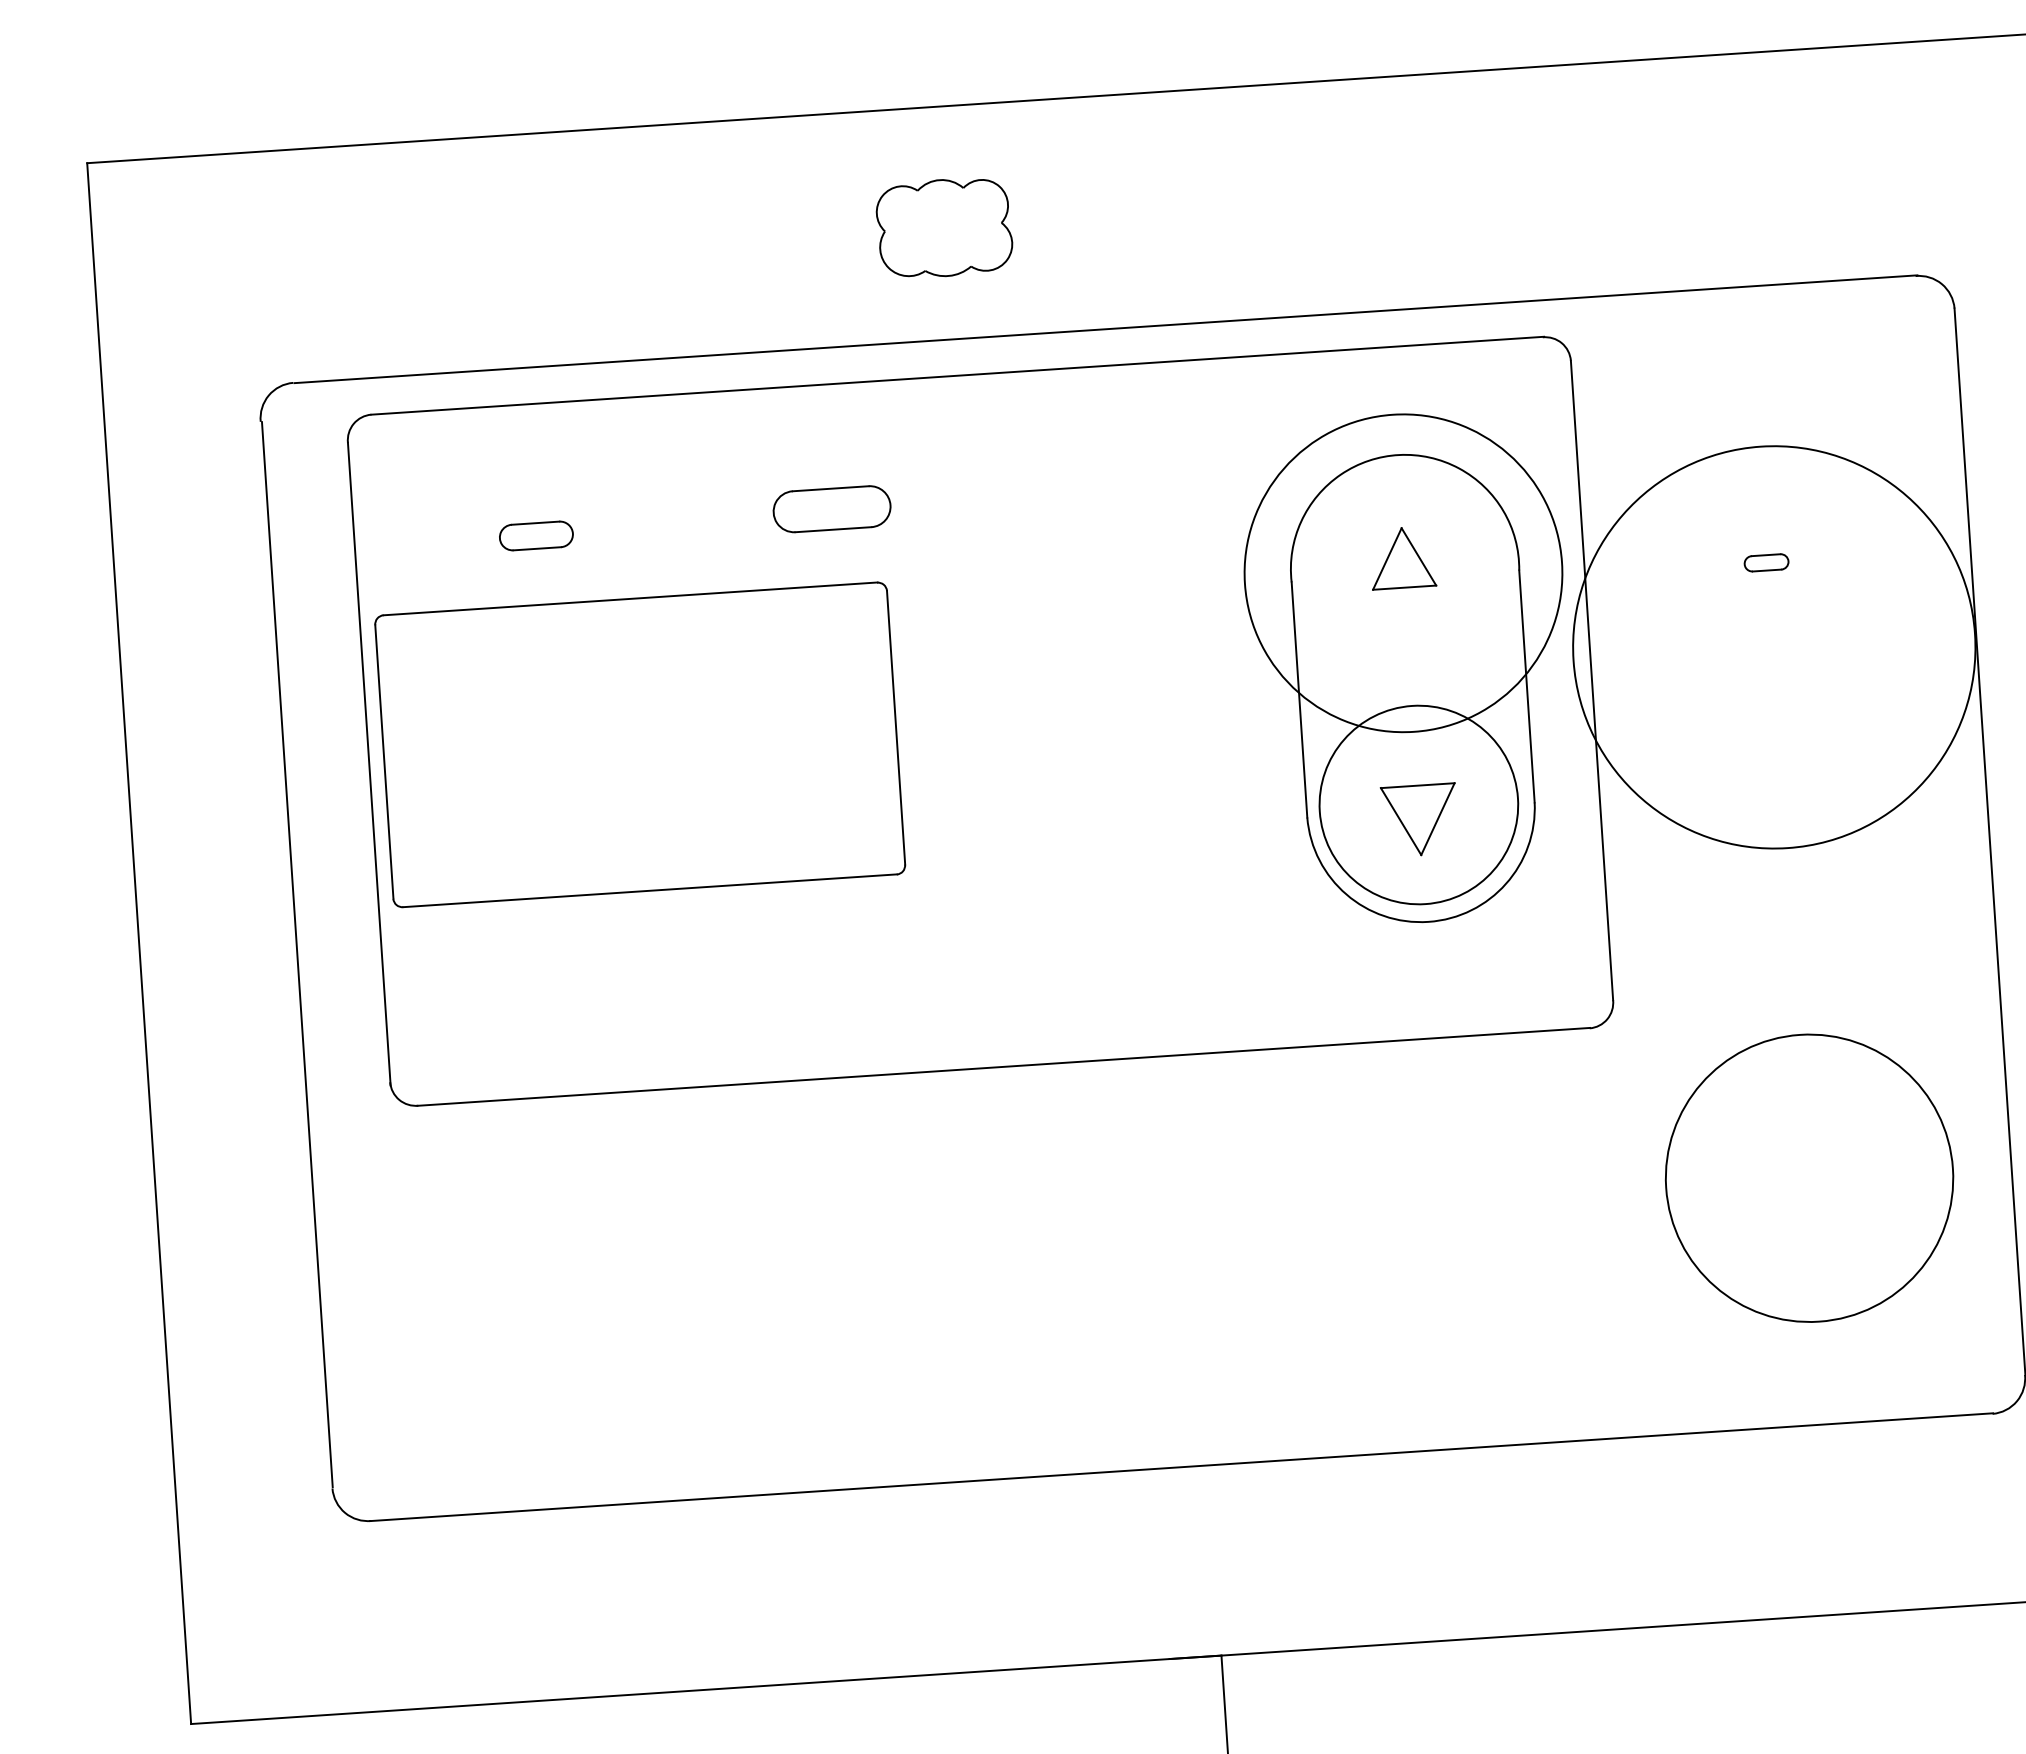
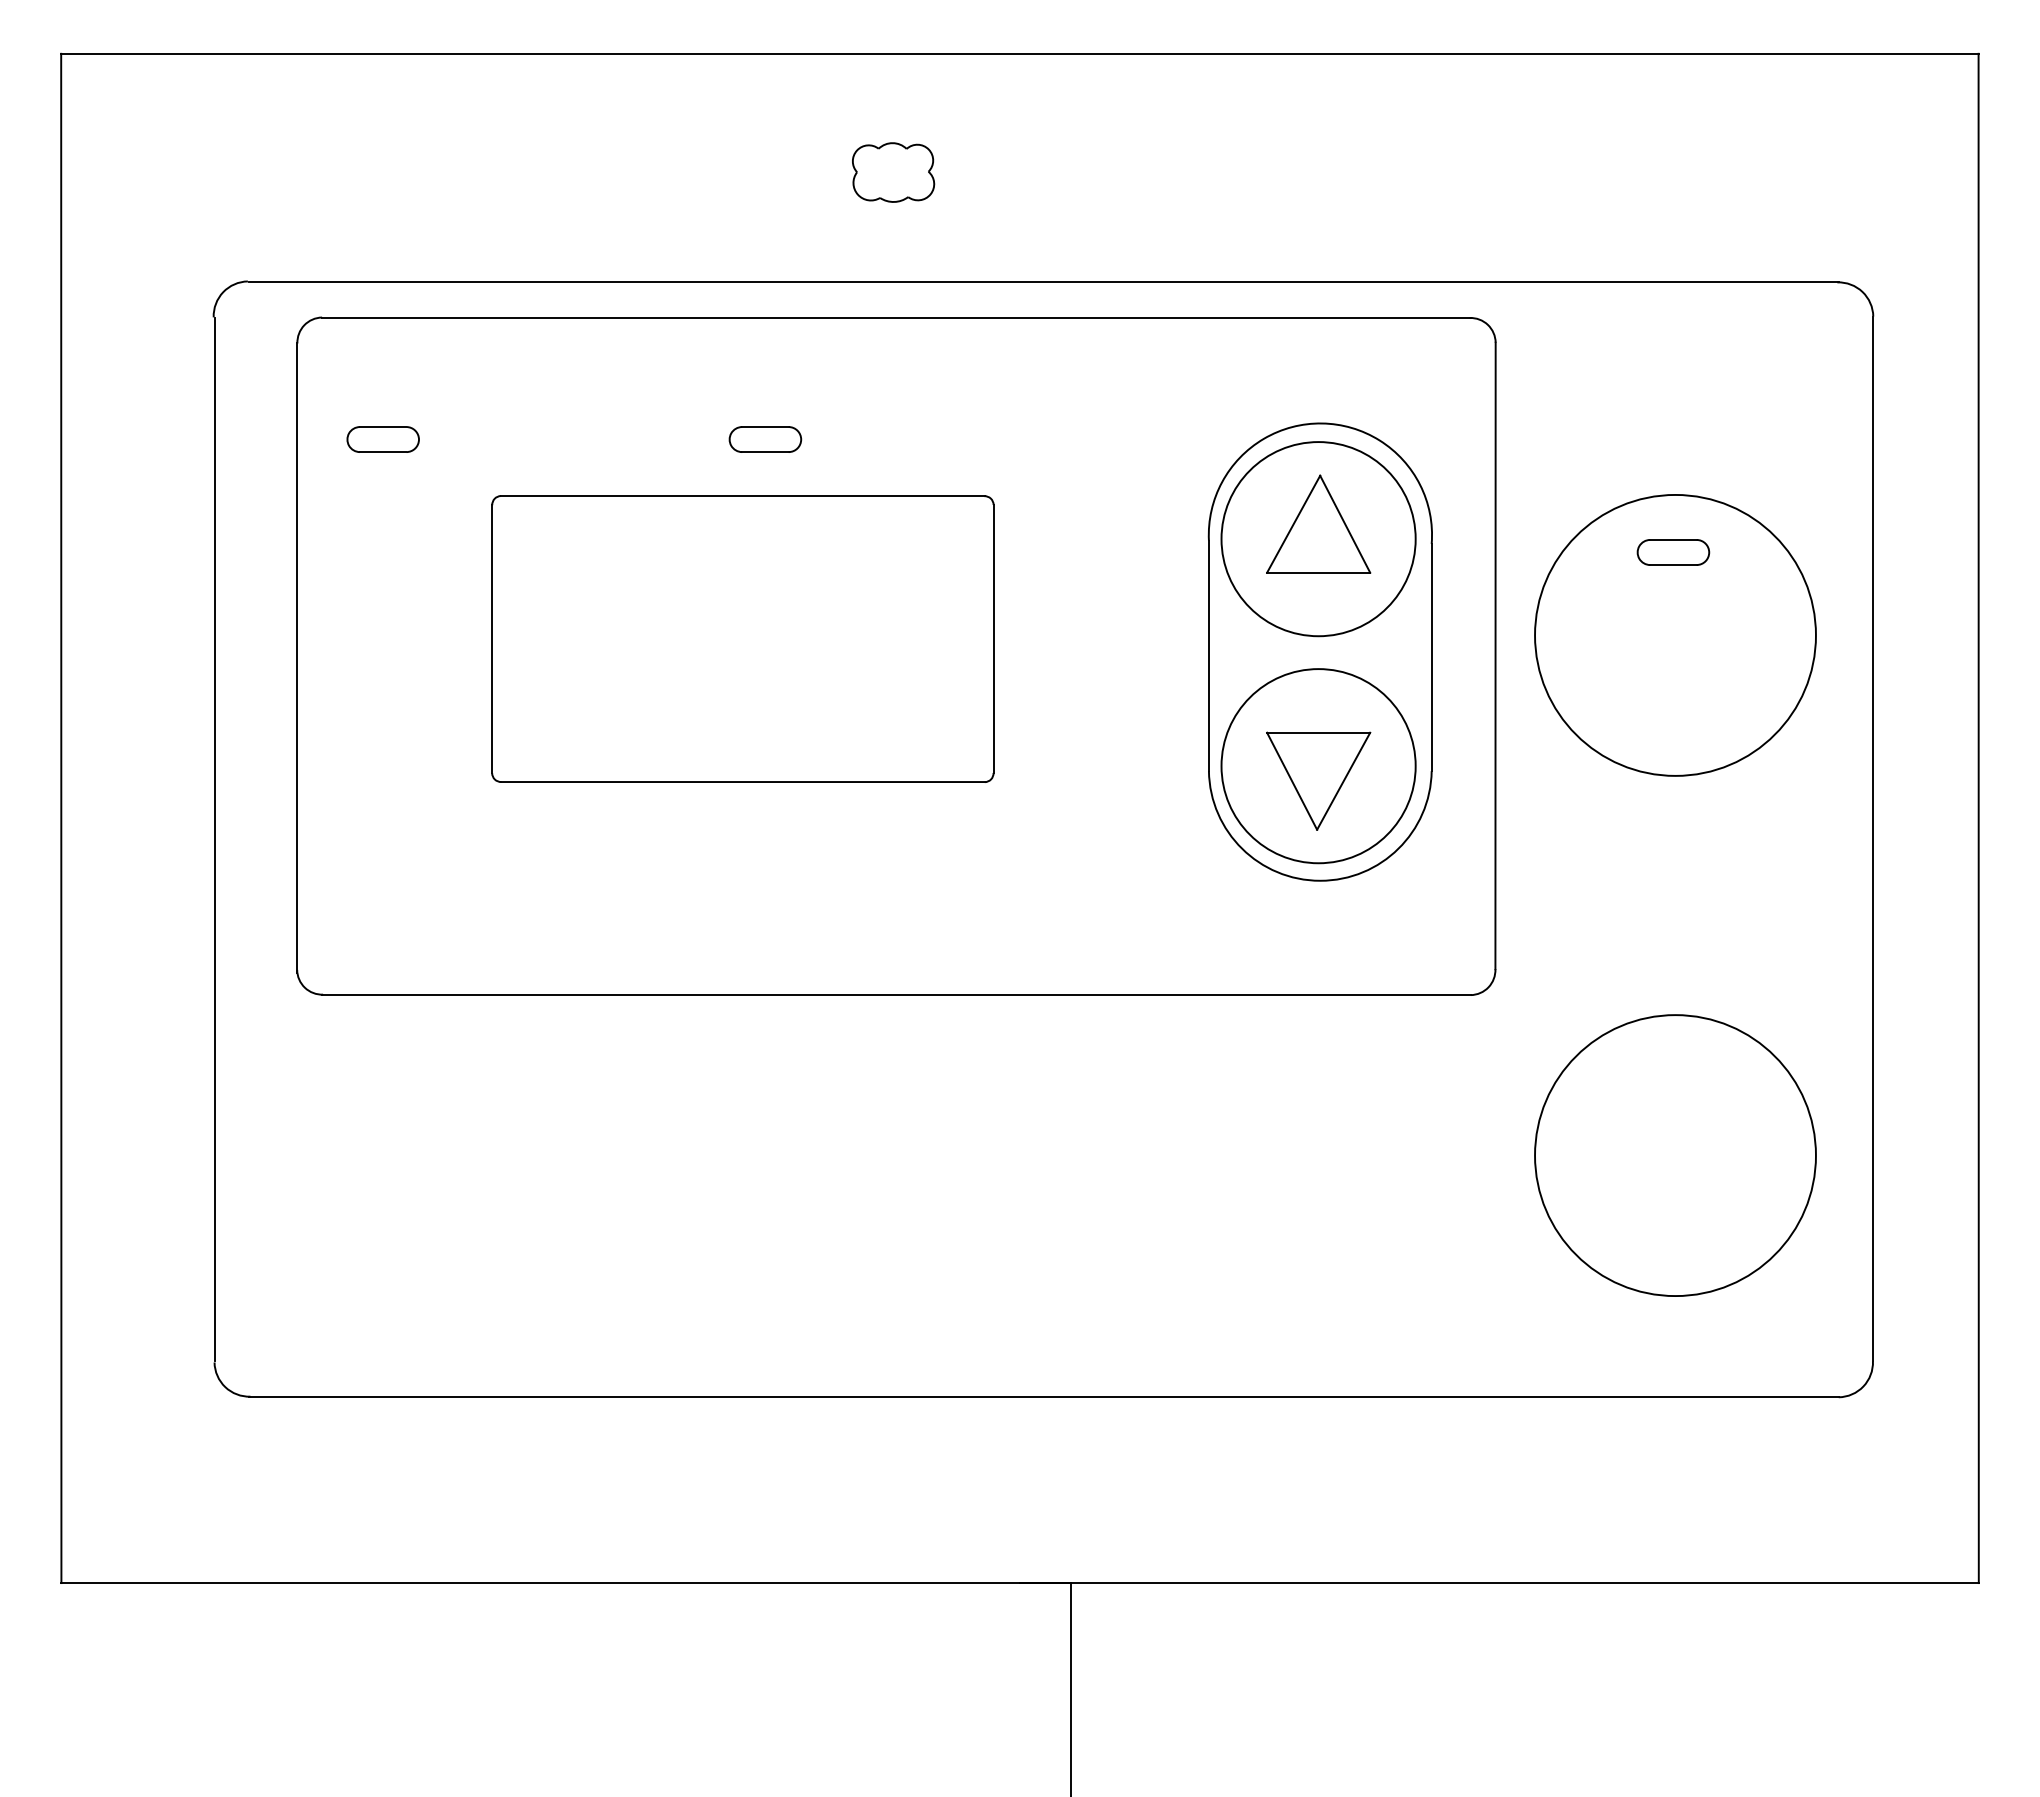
part: (944, 227) -> (893, 172), size x0.62
part: (832, 509) -> (765, 439), size x0.62
part: (535, 535) -> (382, 439), moved
part: (1402, 557) -> (1318, 523), size x1.67
part: (1766, 562) -> (1673, 552), size x1.67
circle: (1403, 573) -> (1318, 539), size x0.62
circle: (1774, 646) -> (1675, 634), size x0.71
part: (639, 744) -> (742, 638), moved
part: (1419, 819) -> (1318, 780), size x1.43

